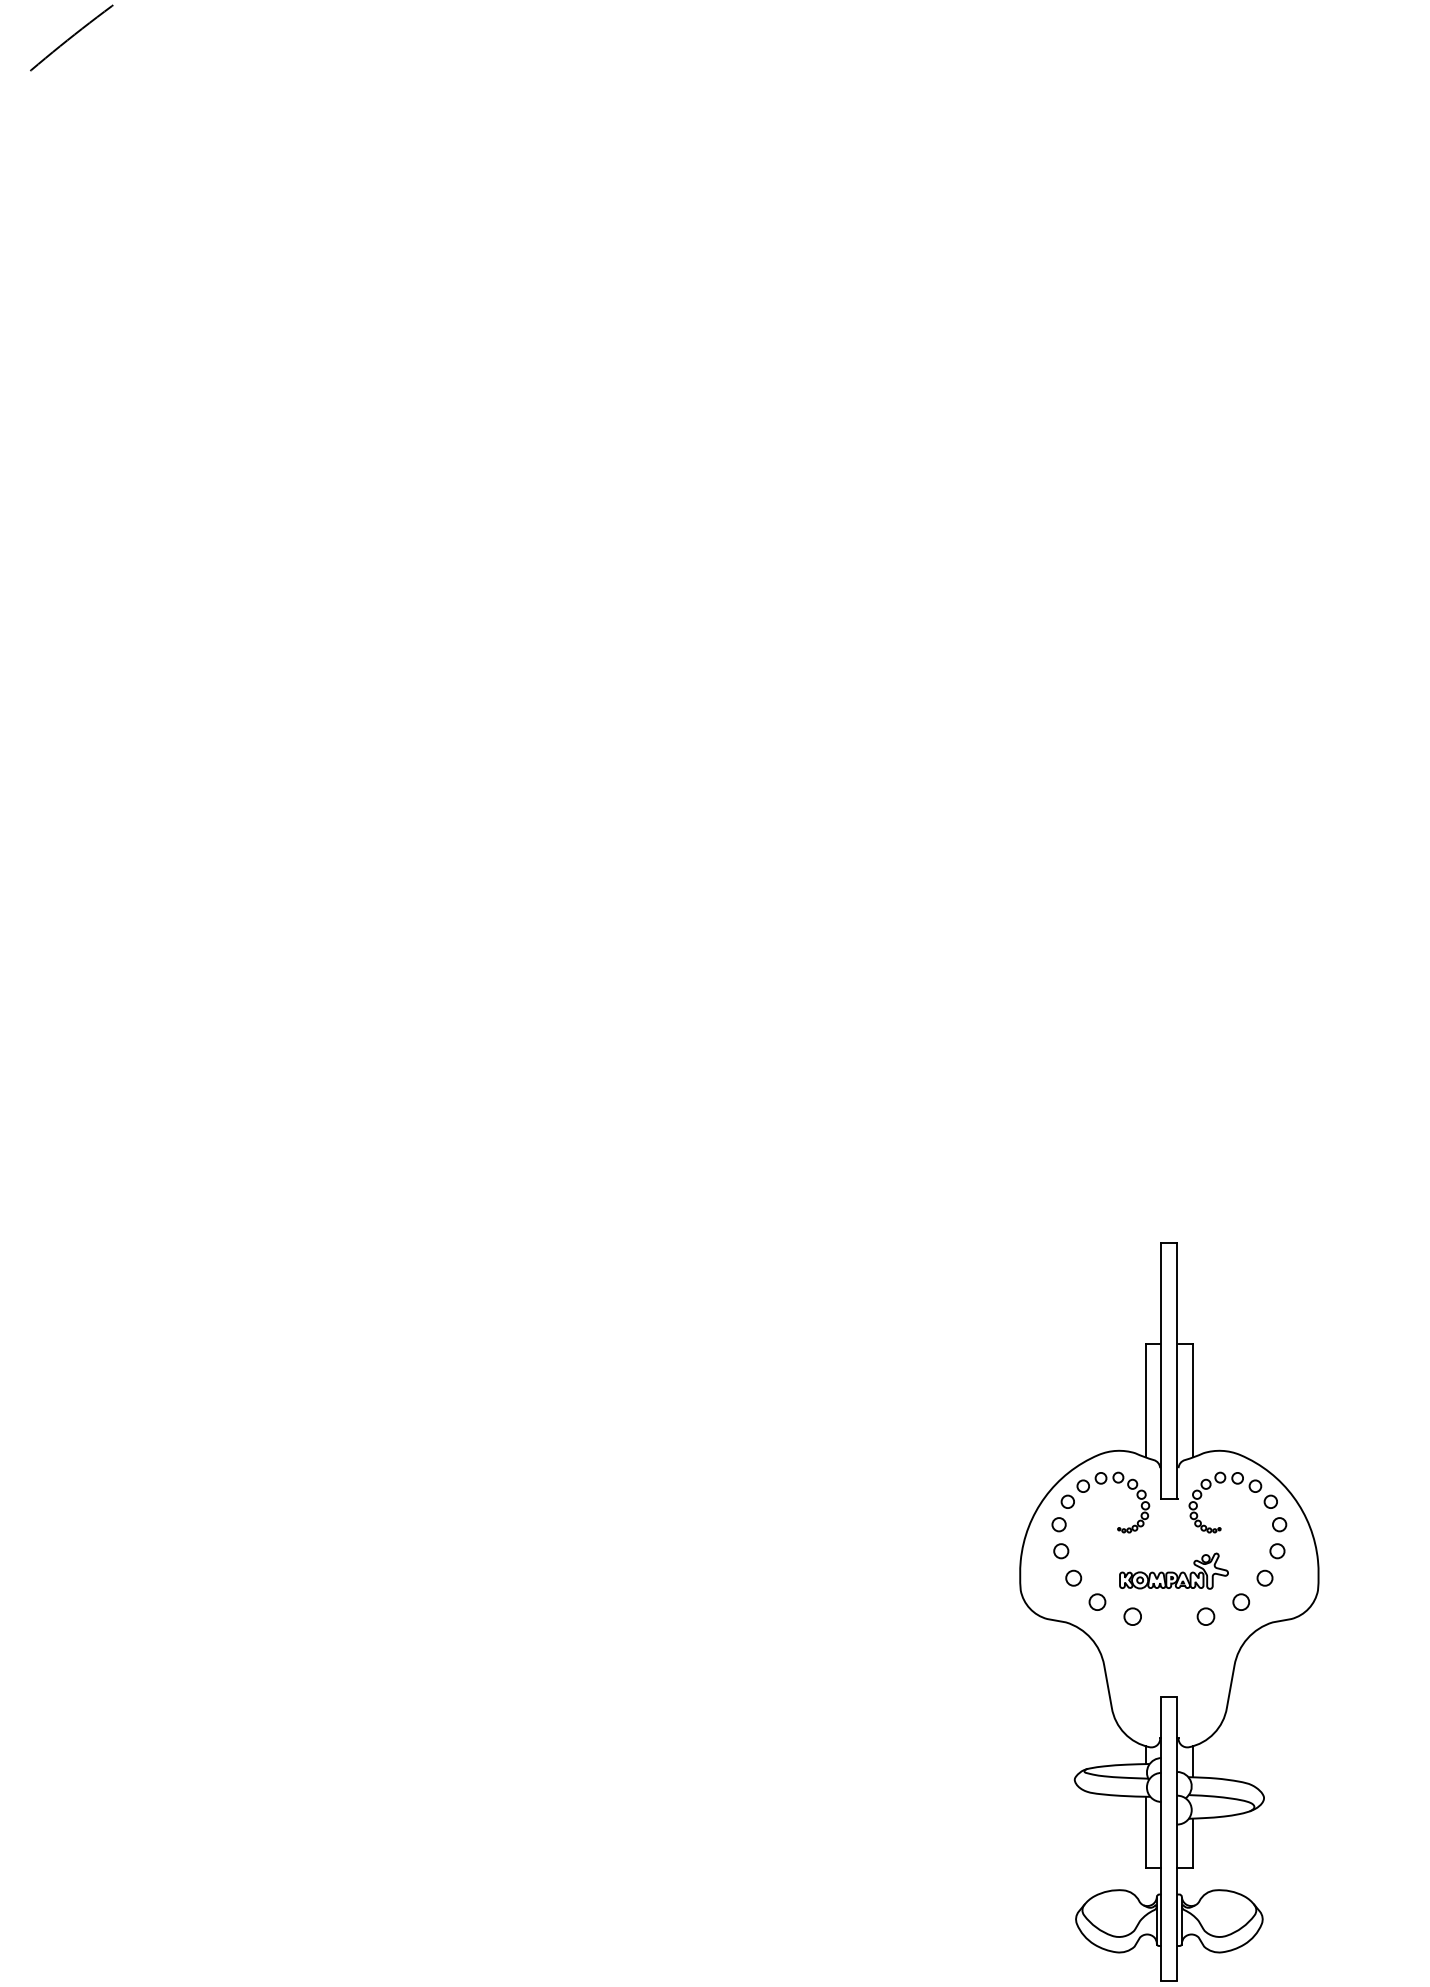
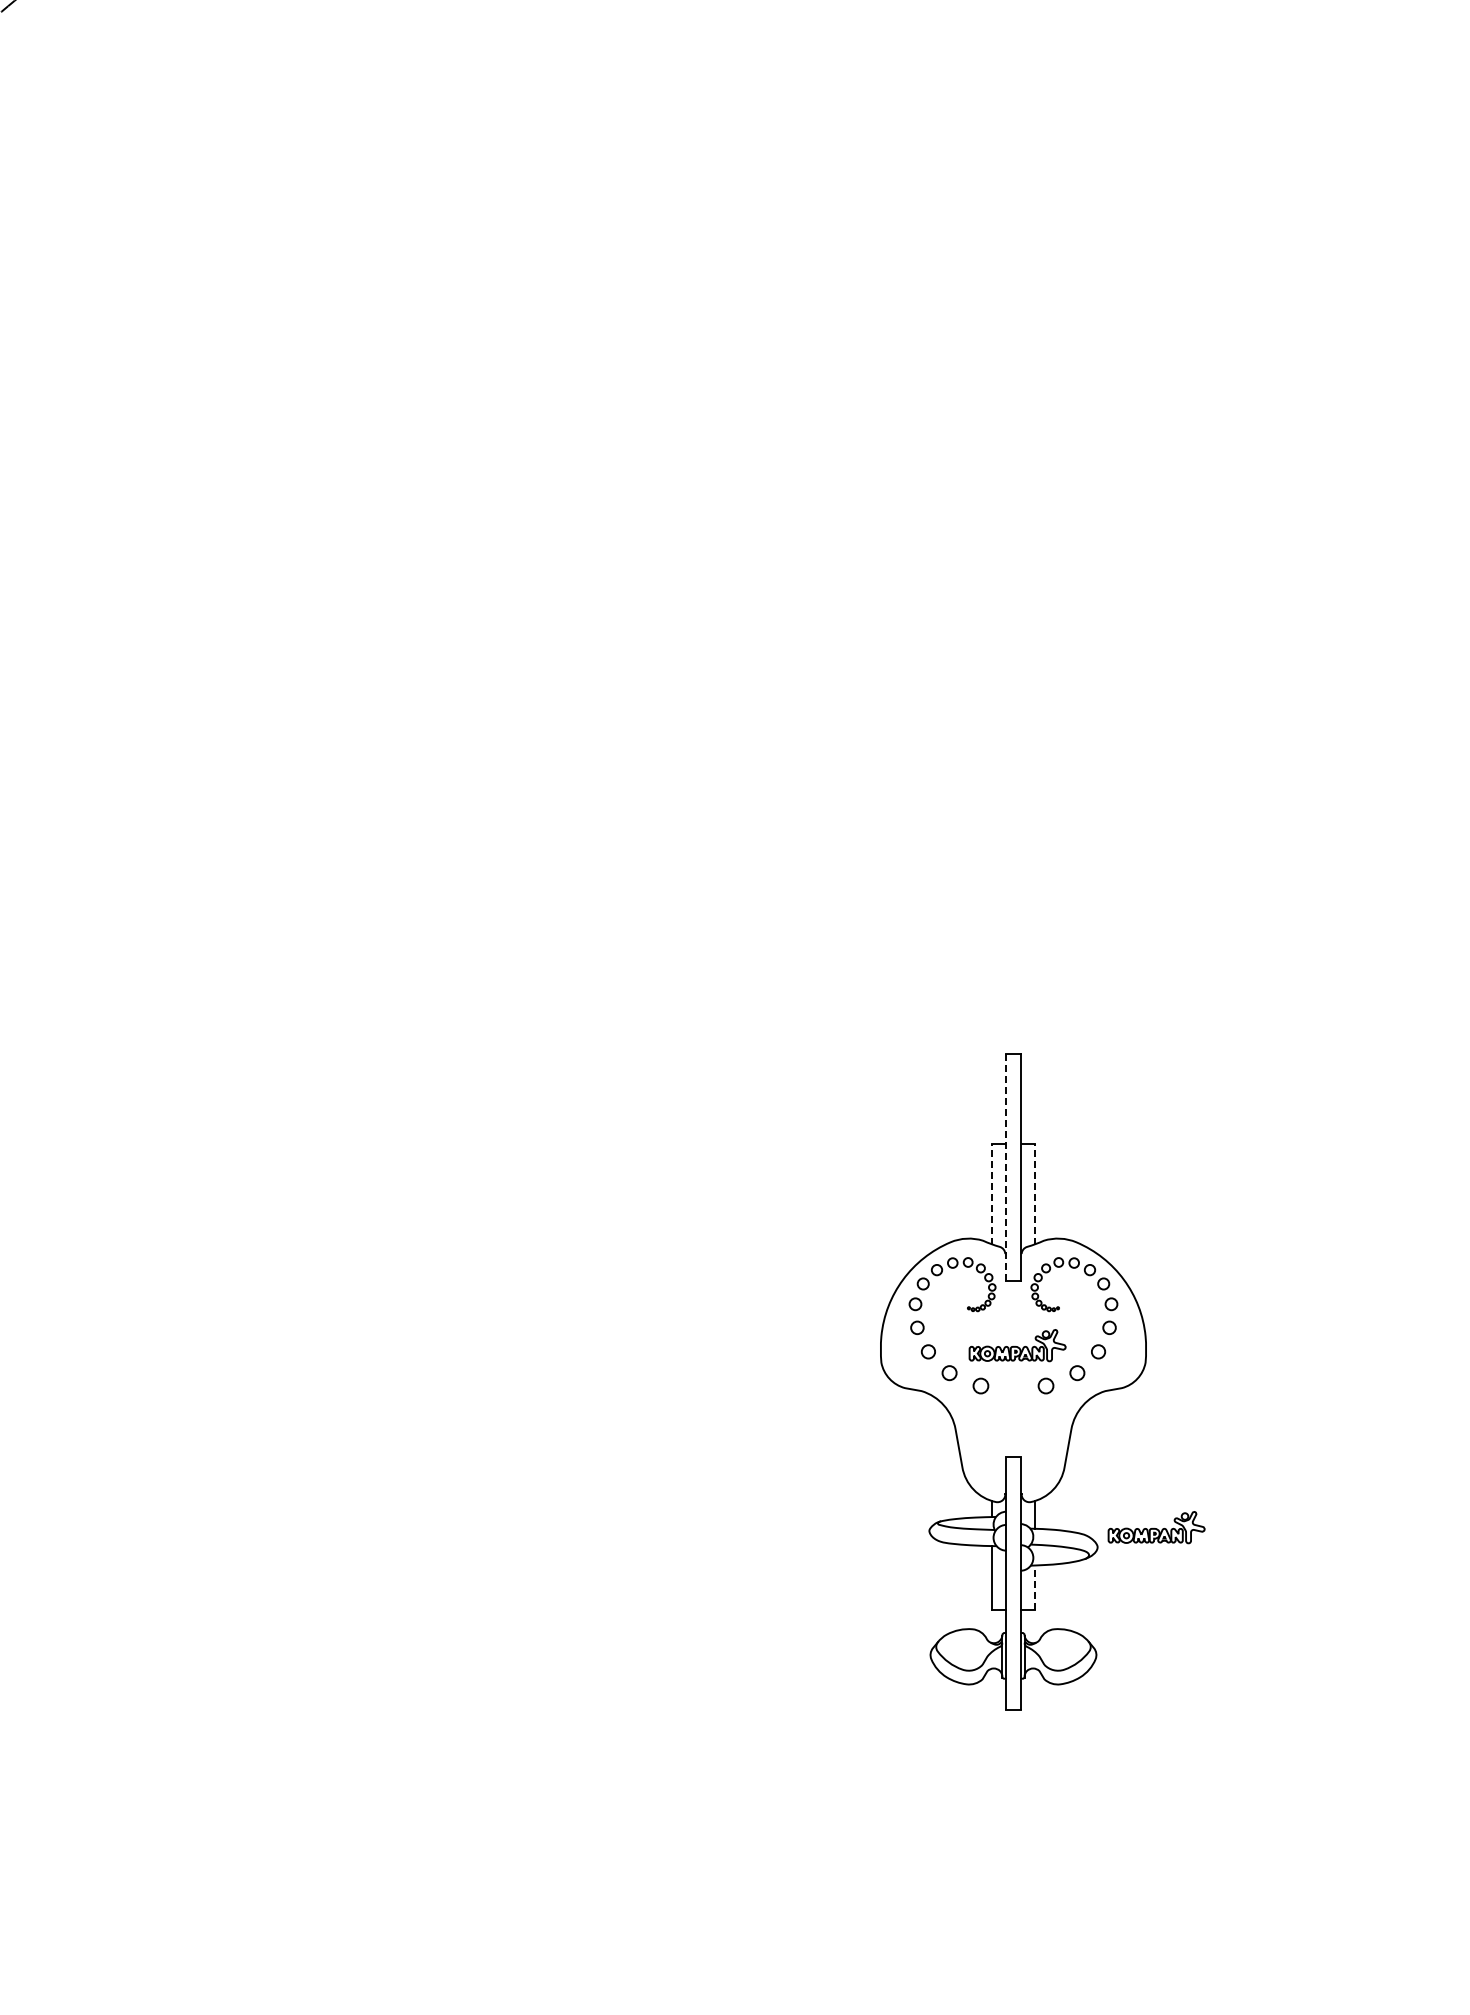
line: (1161, 1370) -> (1006, 1167), solid -> dashed
line: (1145, 1400) -> (992, 1193), solid -> dashed
line: (1193, 1400) -> (1034, 1193), solid -> dashed
part: (1330, 1775) -> (1156, 1527), added
line: (1193, 1843) -> (1034, 1587), solid -> dashed

